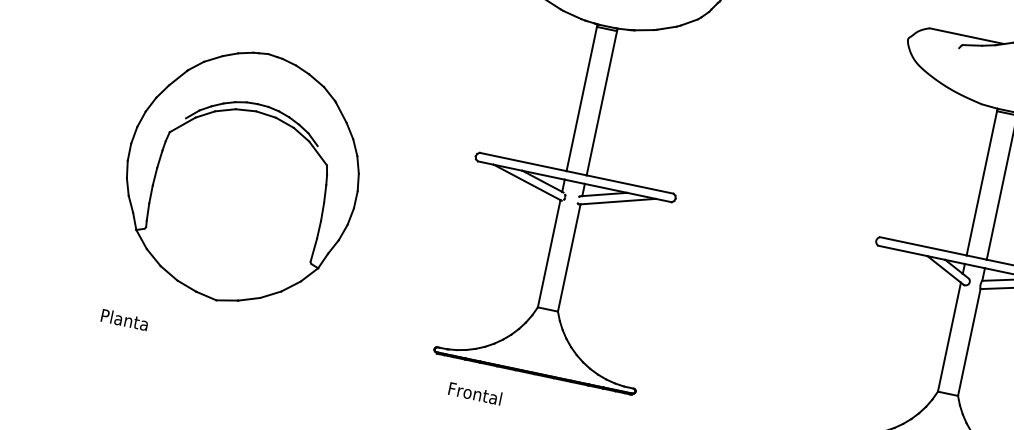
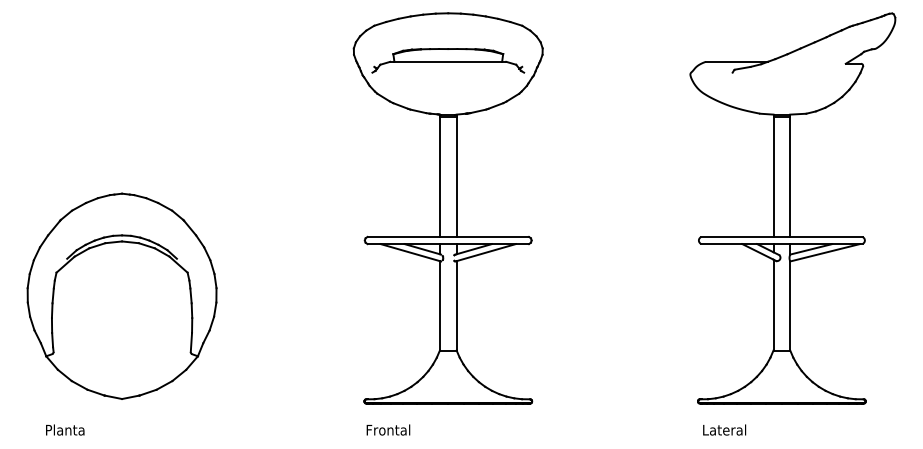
part: (241, 176) -> (121, 295), moved
text: (125, 319) -> (65, 429), moved
text: (475, 393) -> (388, 429), moved

